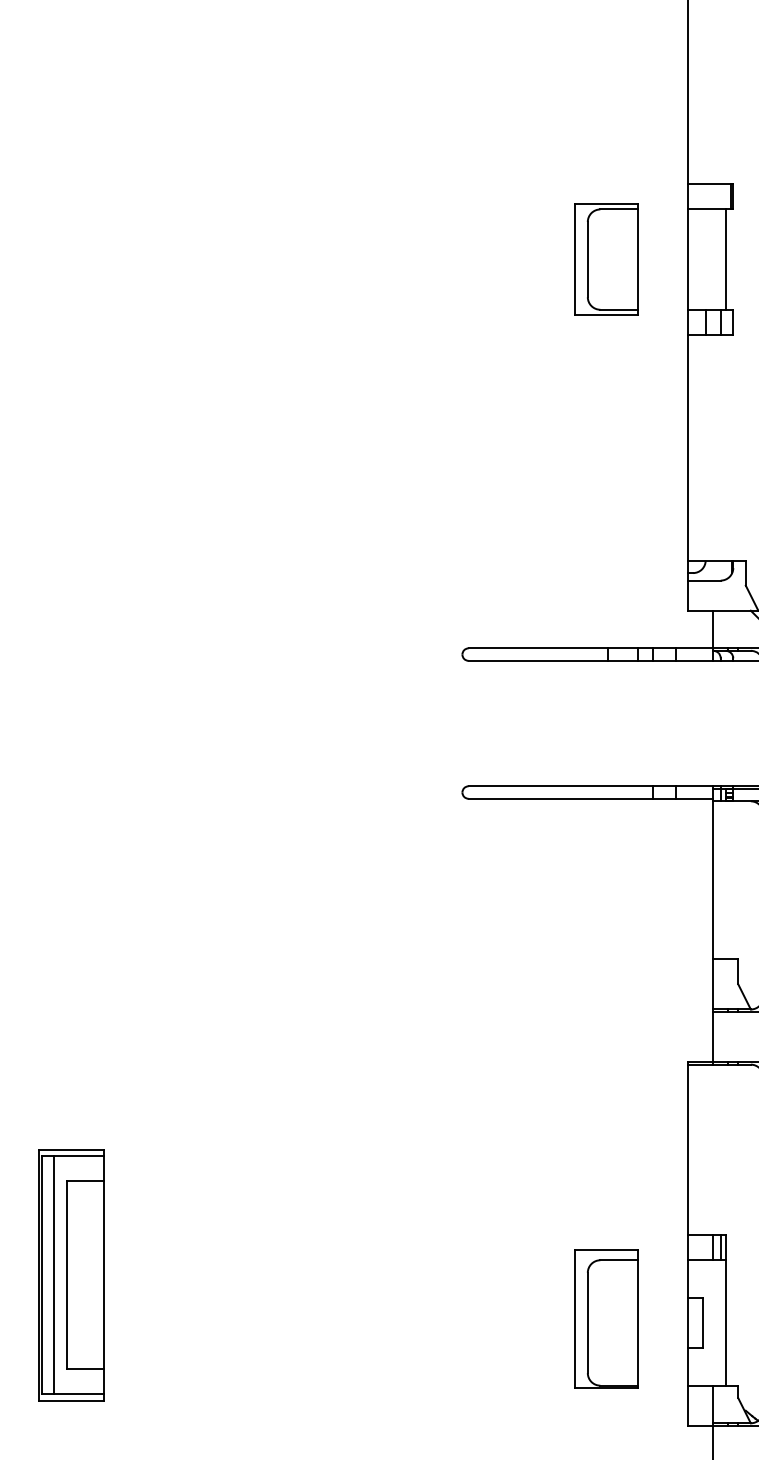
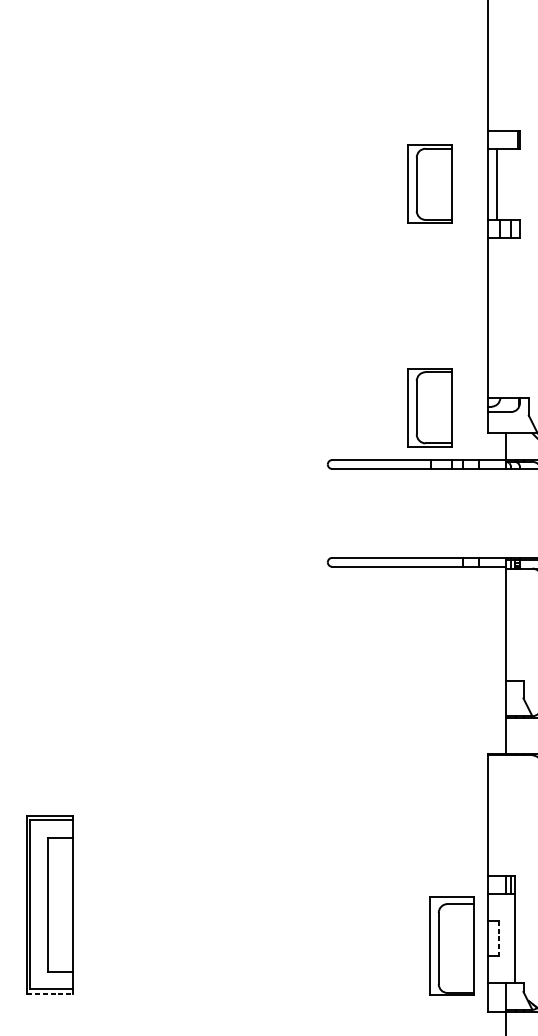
line: (725, 259) -> (496, 184), moved
part: (606, 574) -> (430, 407), added
line: (53, 1275) -> (37, 904), removed
part: (606, 1318) -> (451, 945), moved
line: (703, 1323) -> (498, 938), solid -> dashed
line: (71, 1400) -> (50, 993), solid -> dashed

